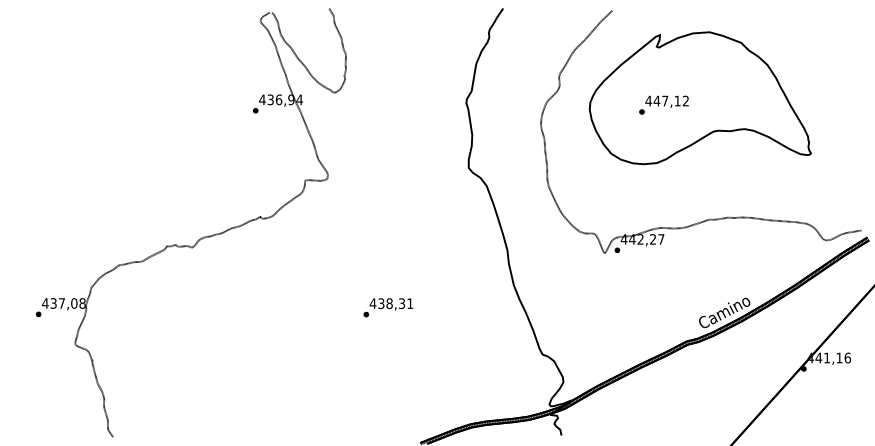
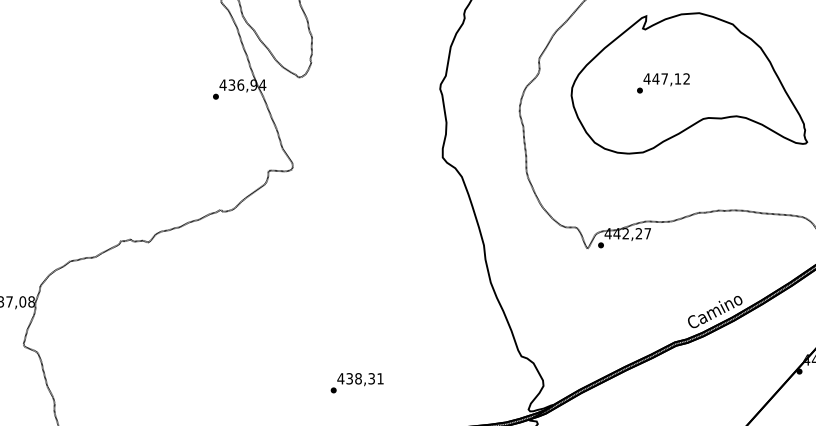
text: (663, 104) -> (662, 82), moved
text: (388, 307) -> (357, 382), moved

